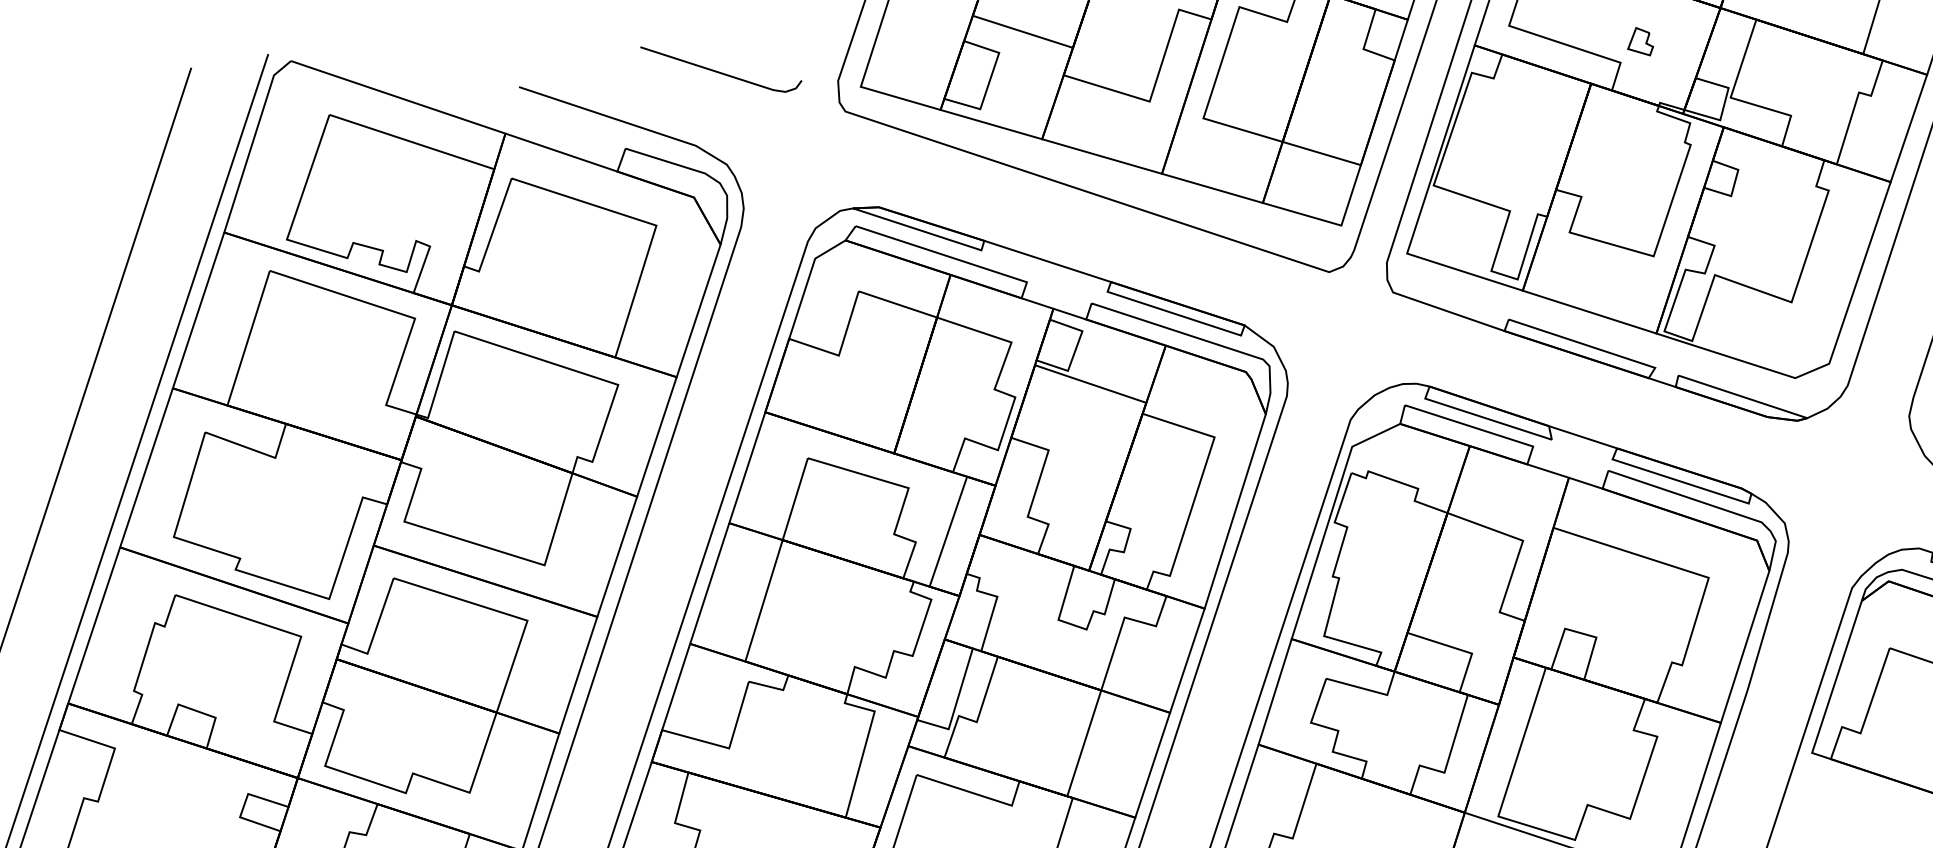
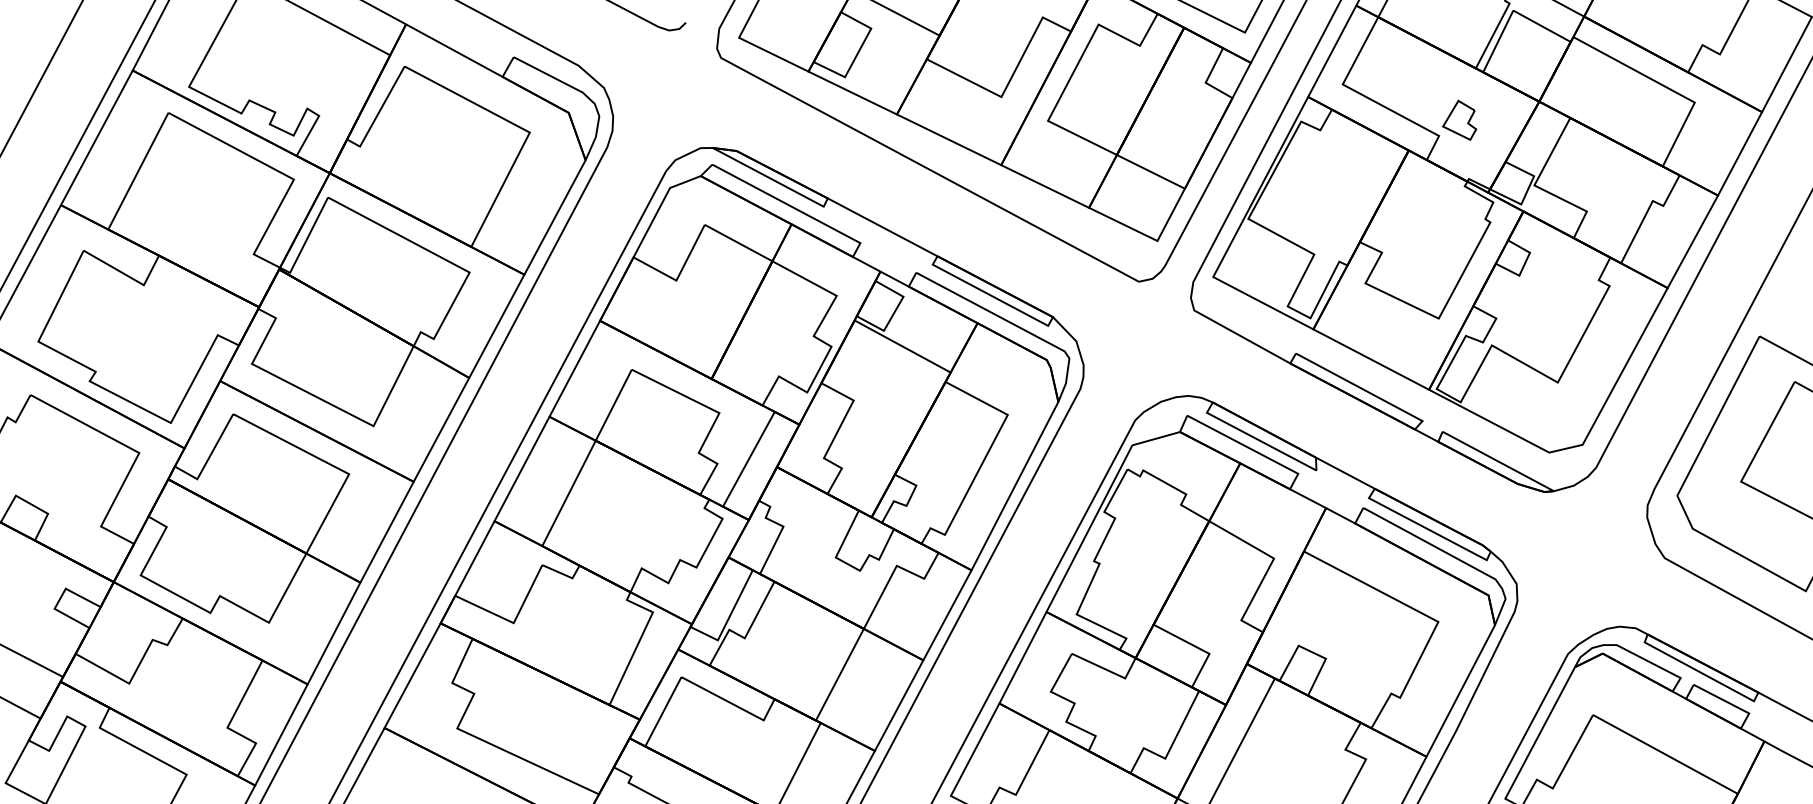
part: (1639, 41) -> (1459, 119), size x1.43

